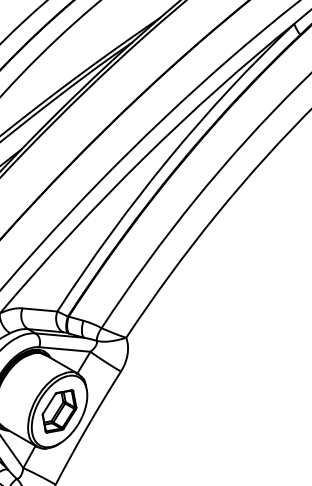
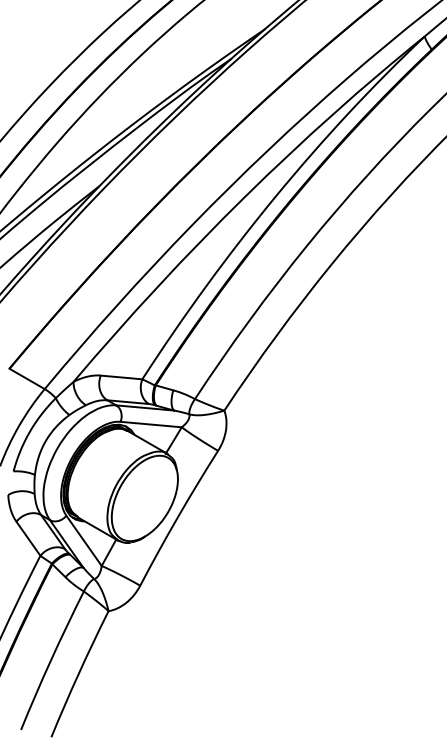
part: (59, 411) -> (144, 498), removed

